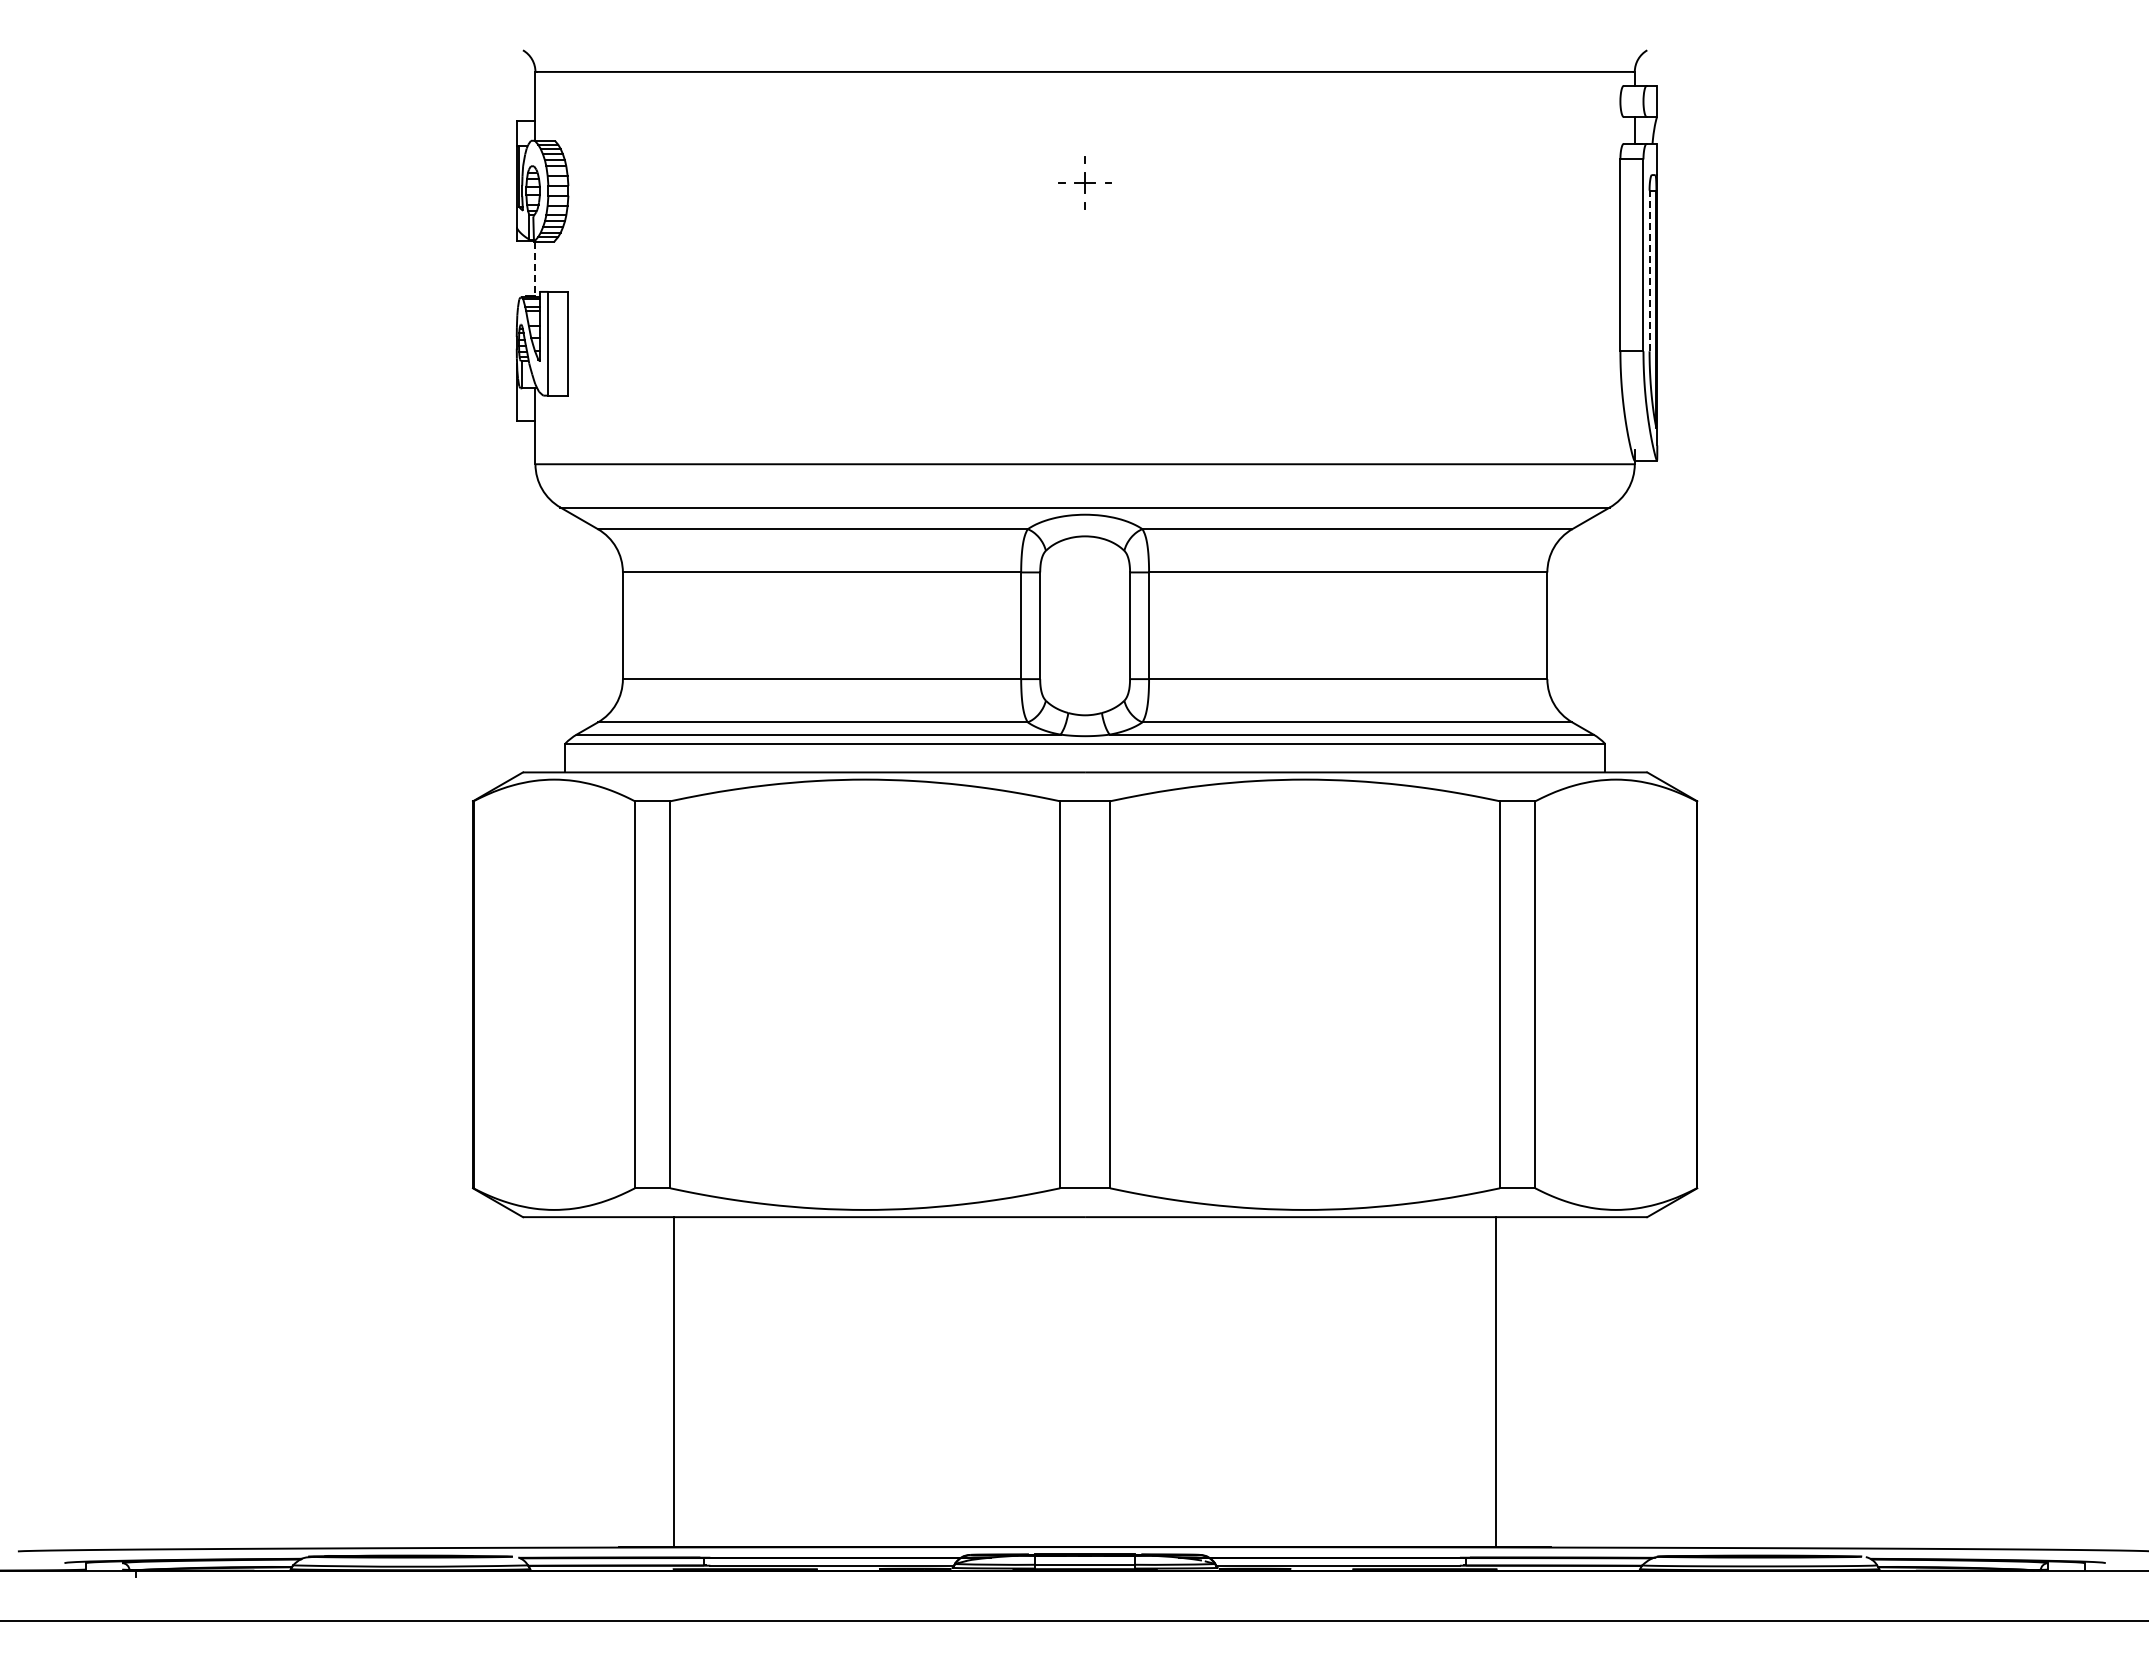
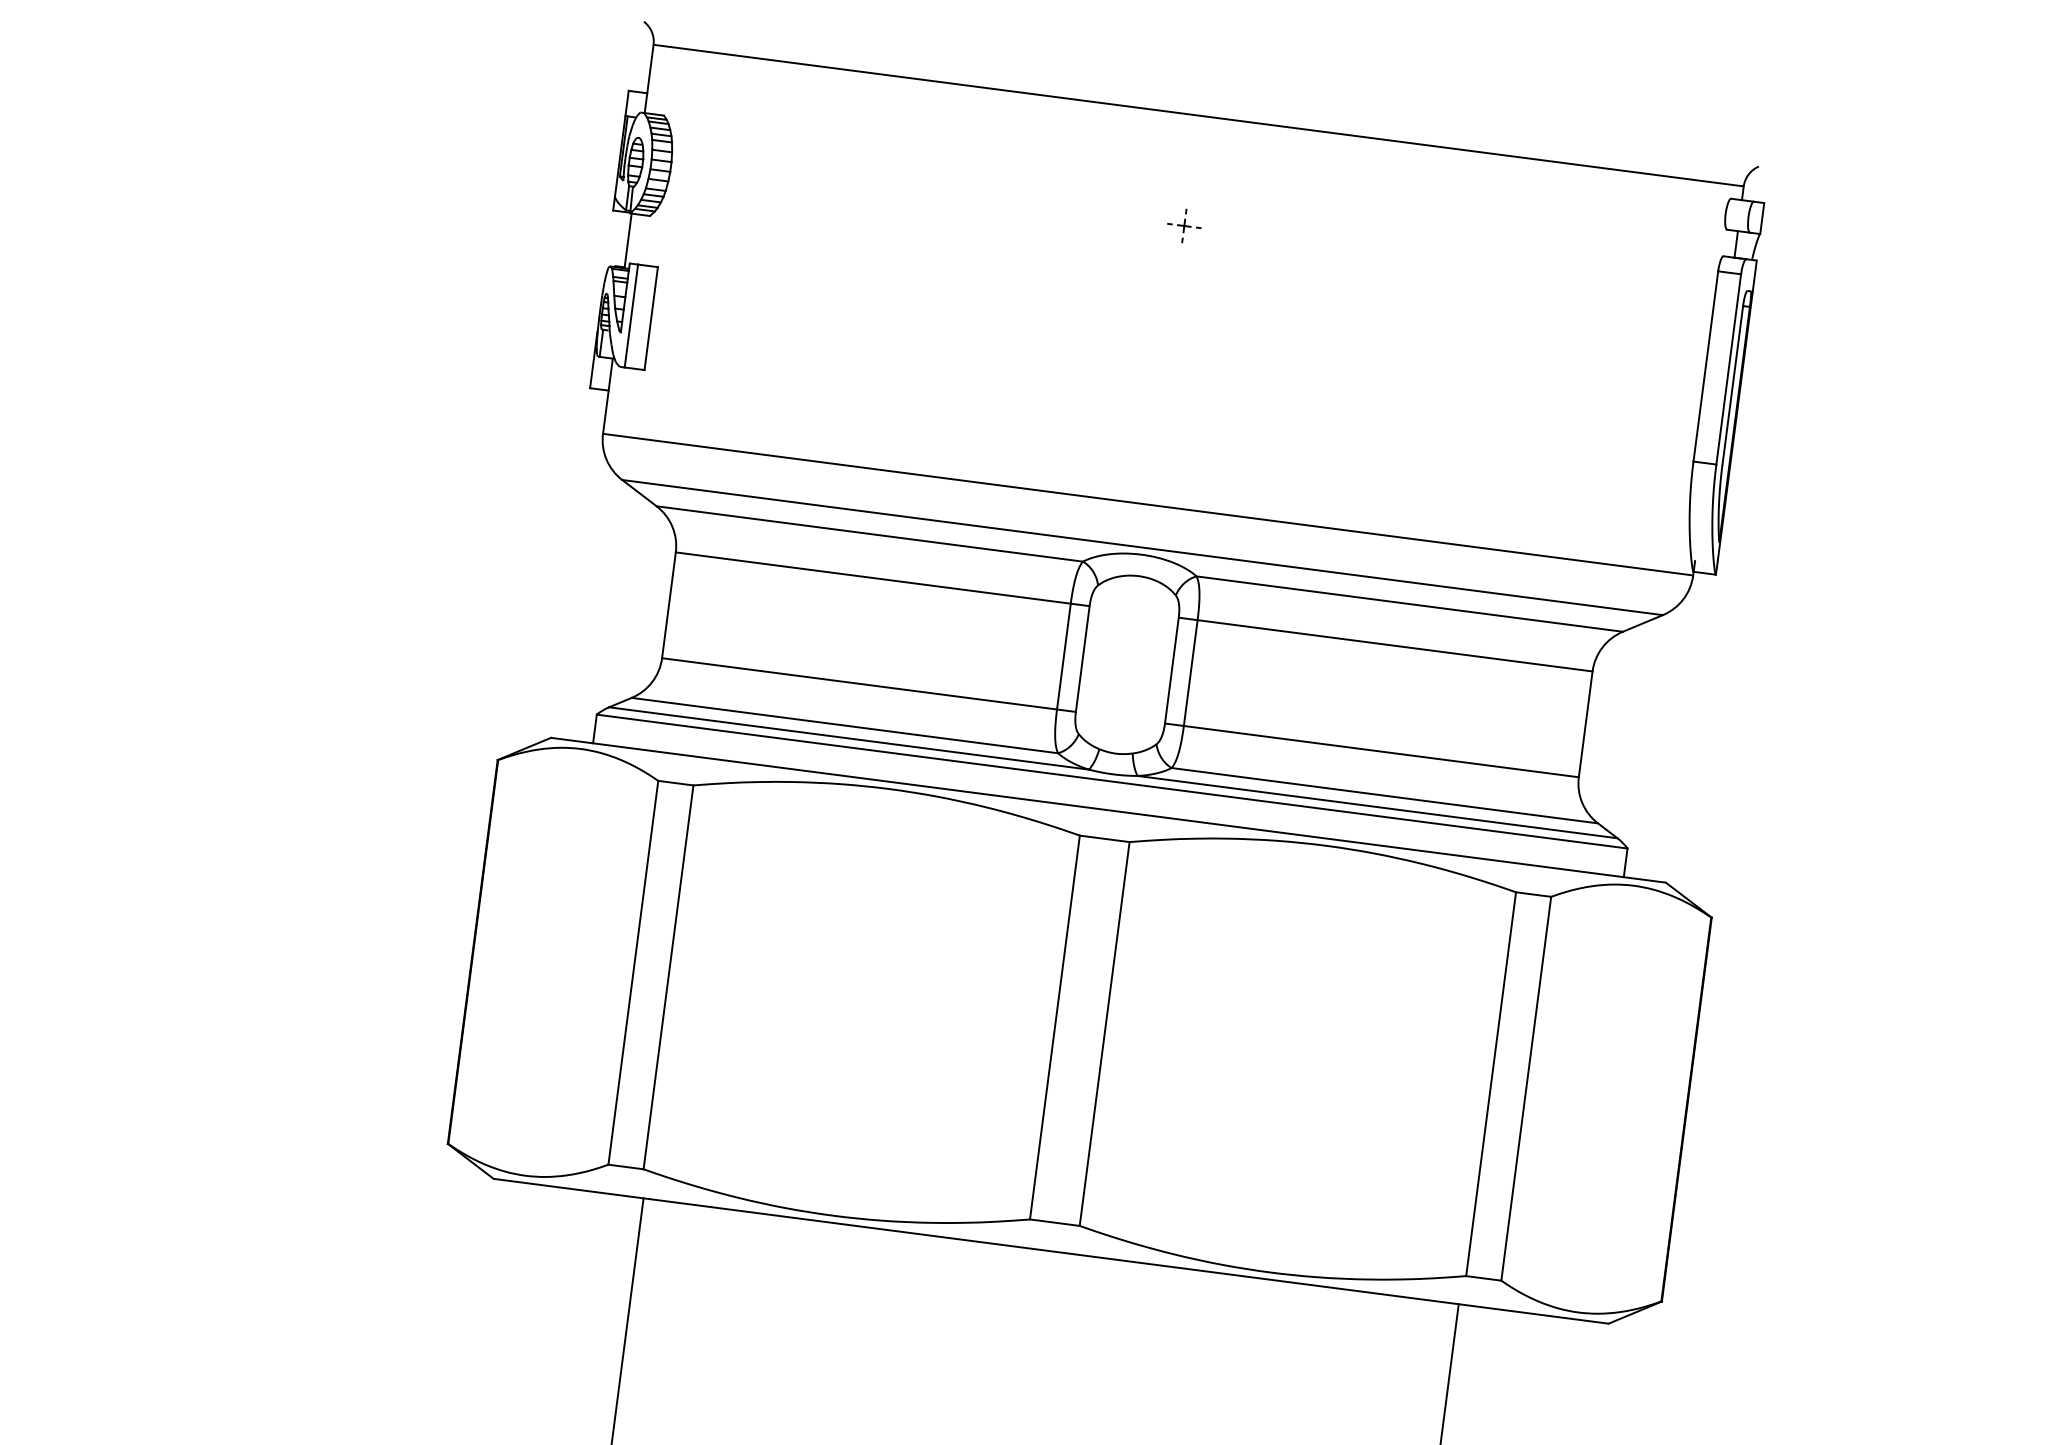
part: (1084, 183) -> (1183, 226), size x0.62
line: (535, 269) -> (628, 240), dashed -> solid
line: (1649, 270) -> (1732, 385), dashed -> solid

